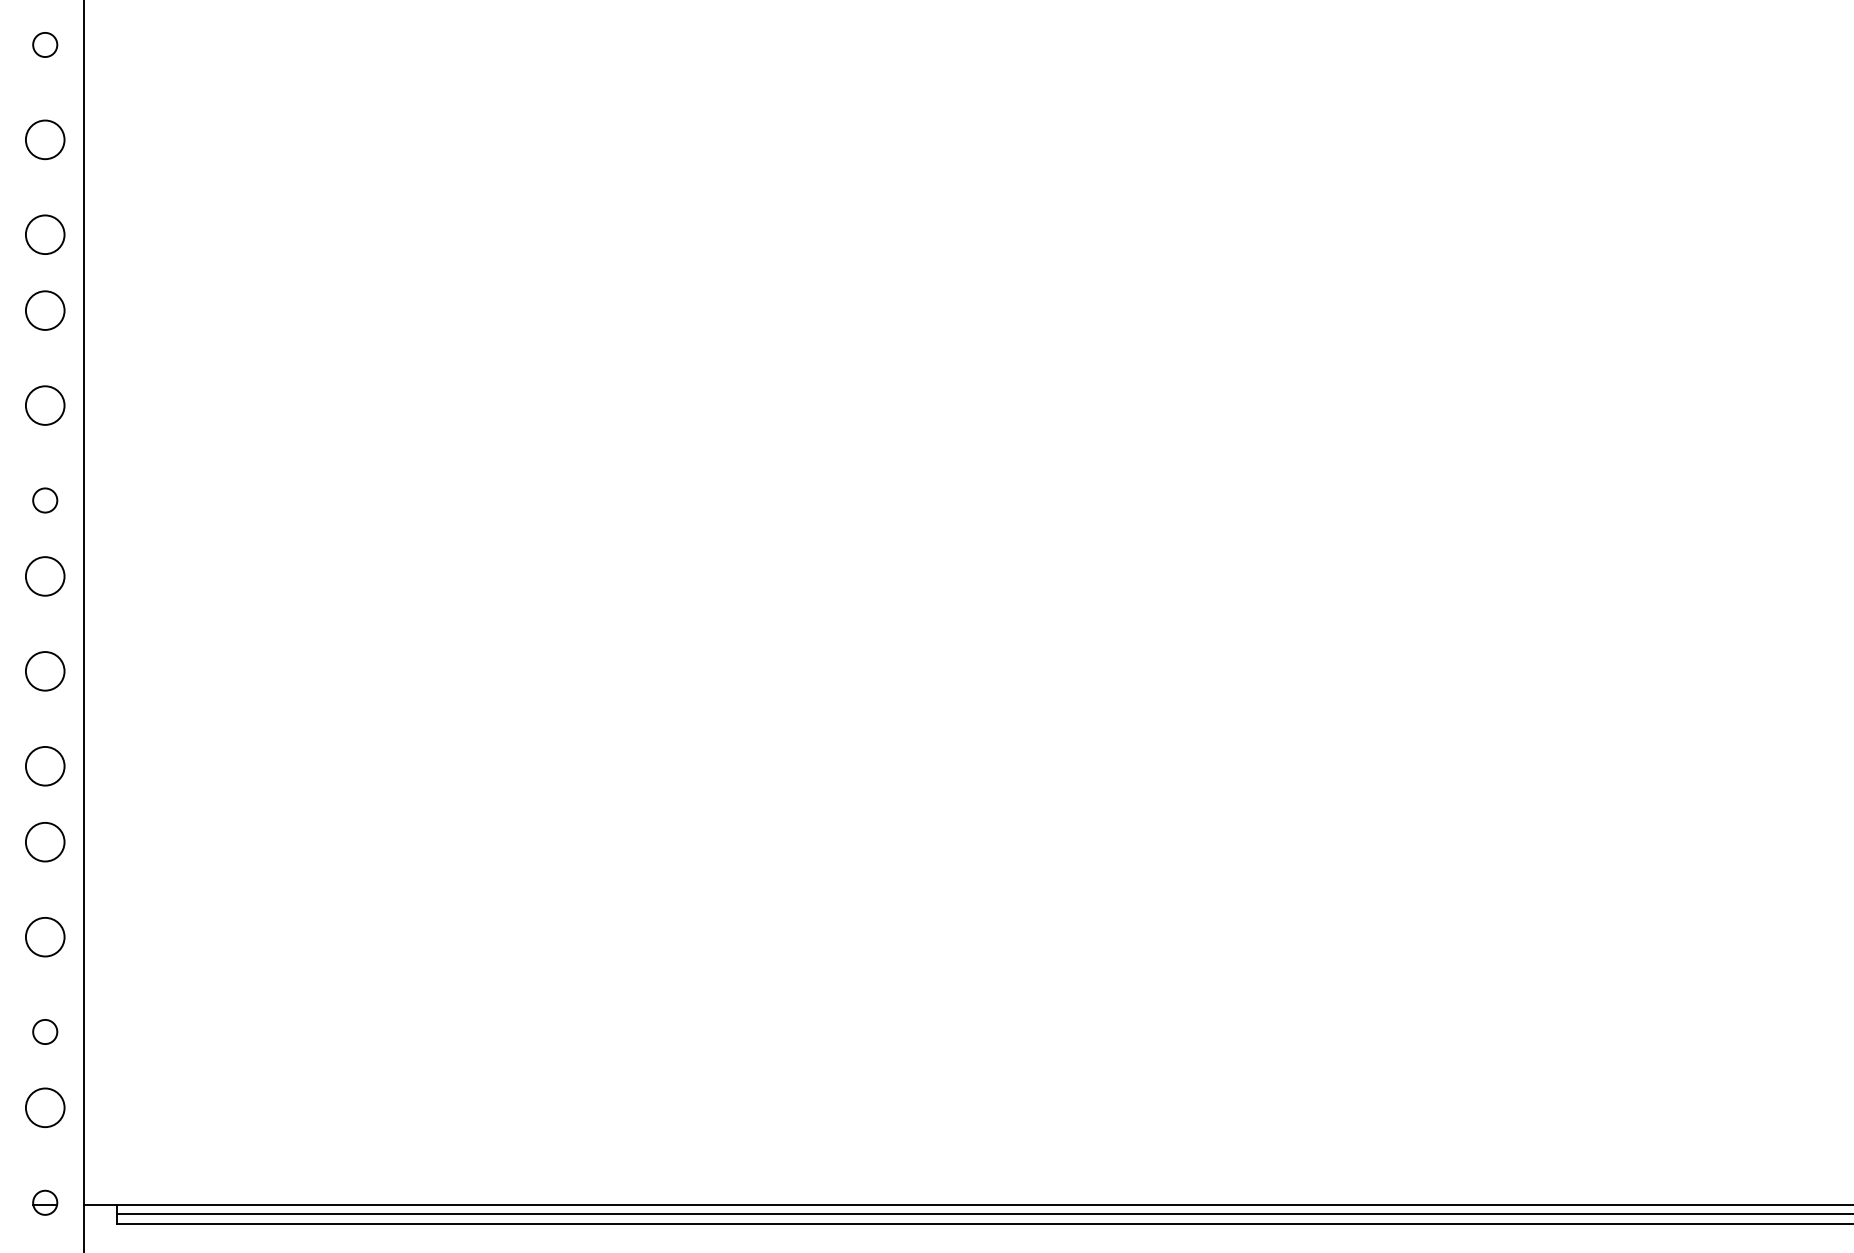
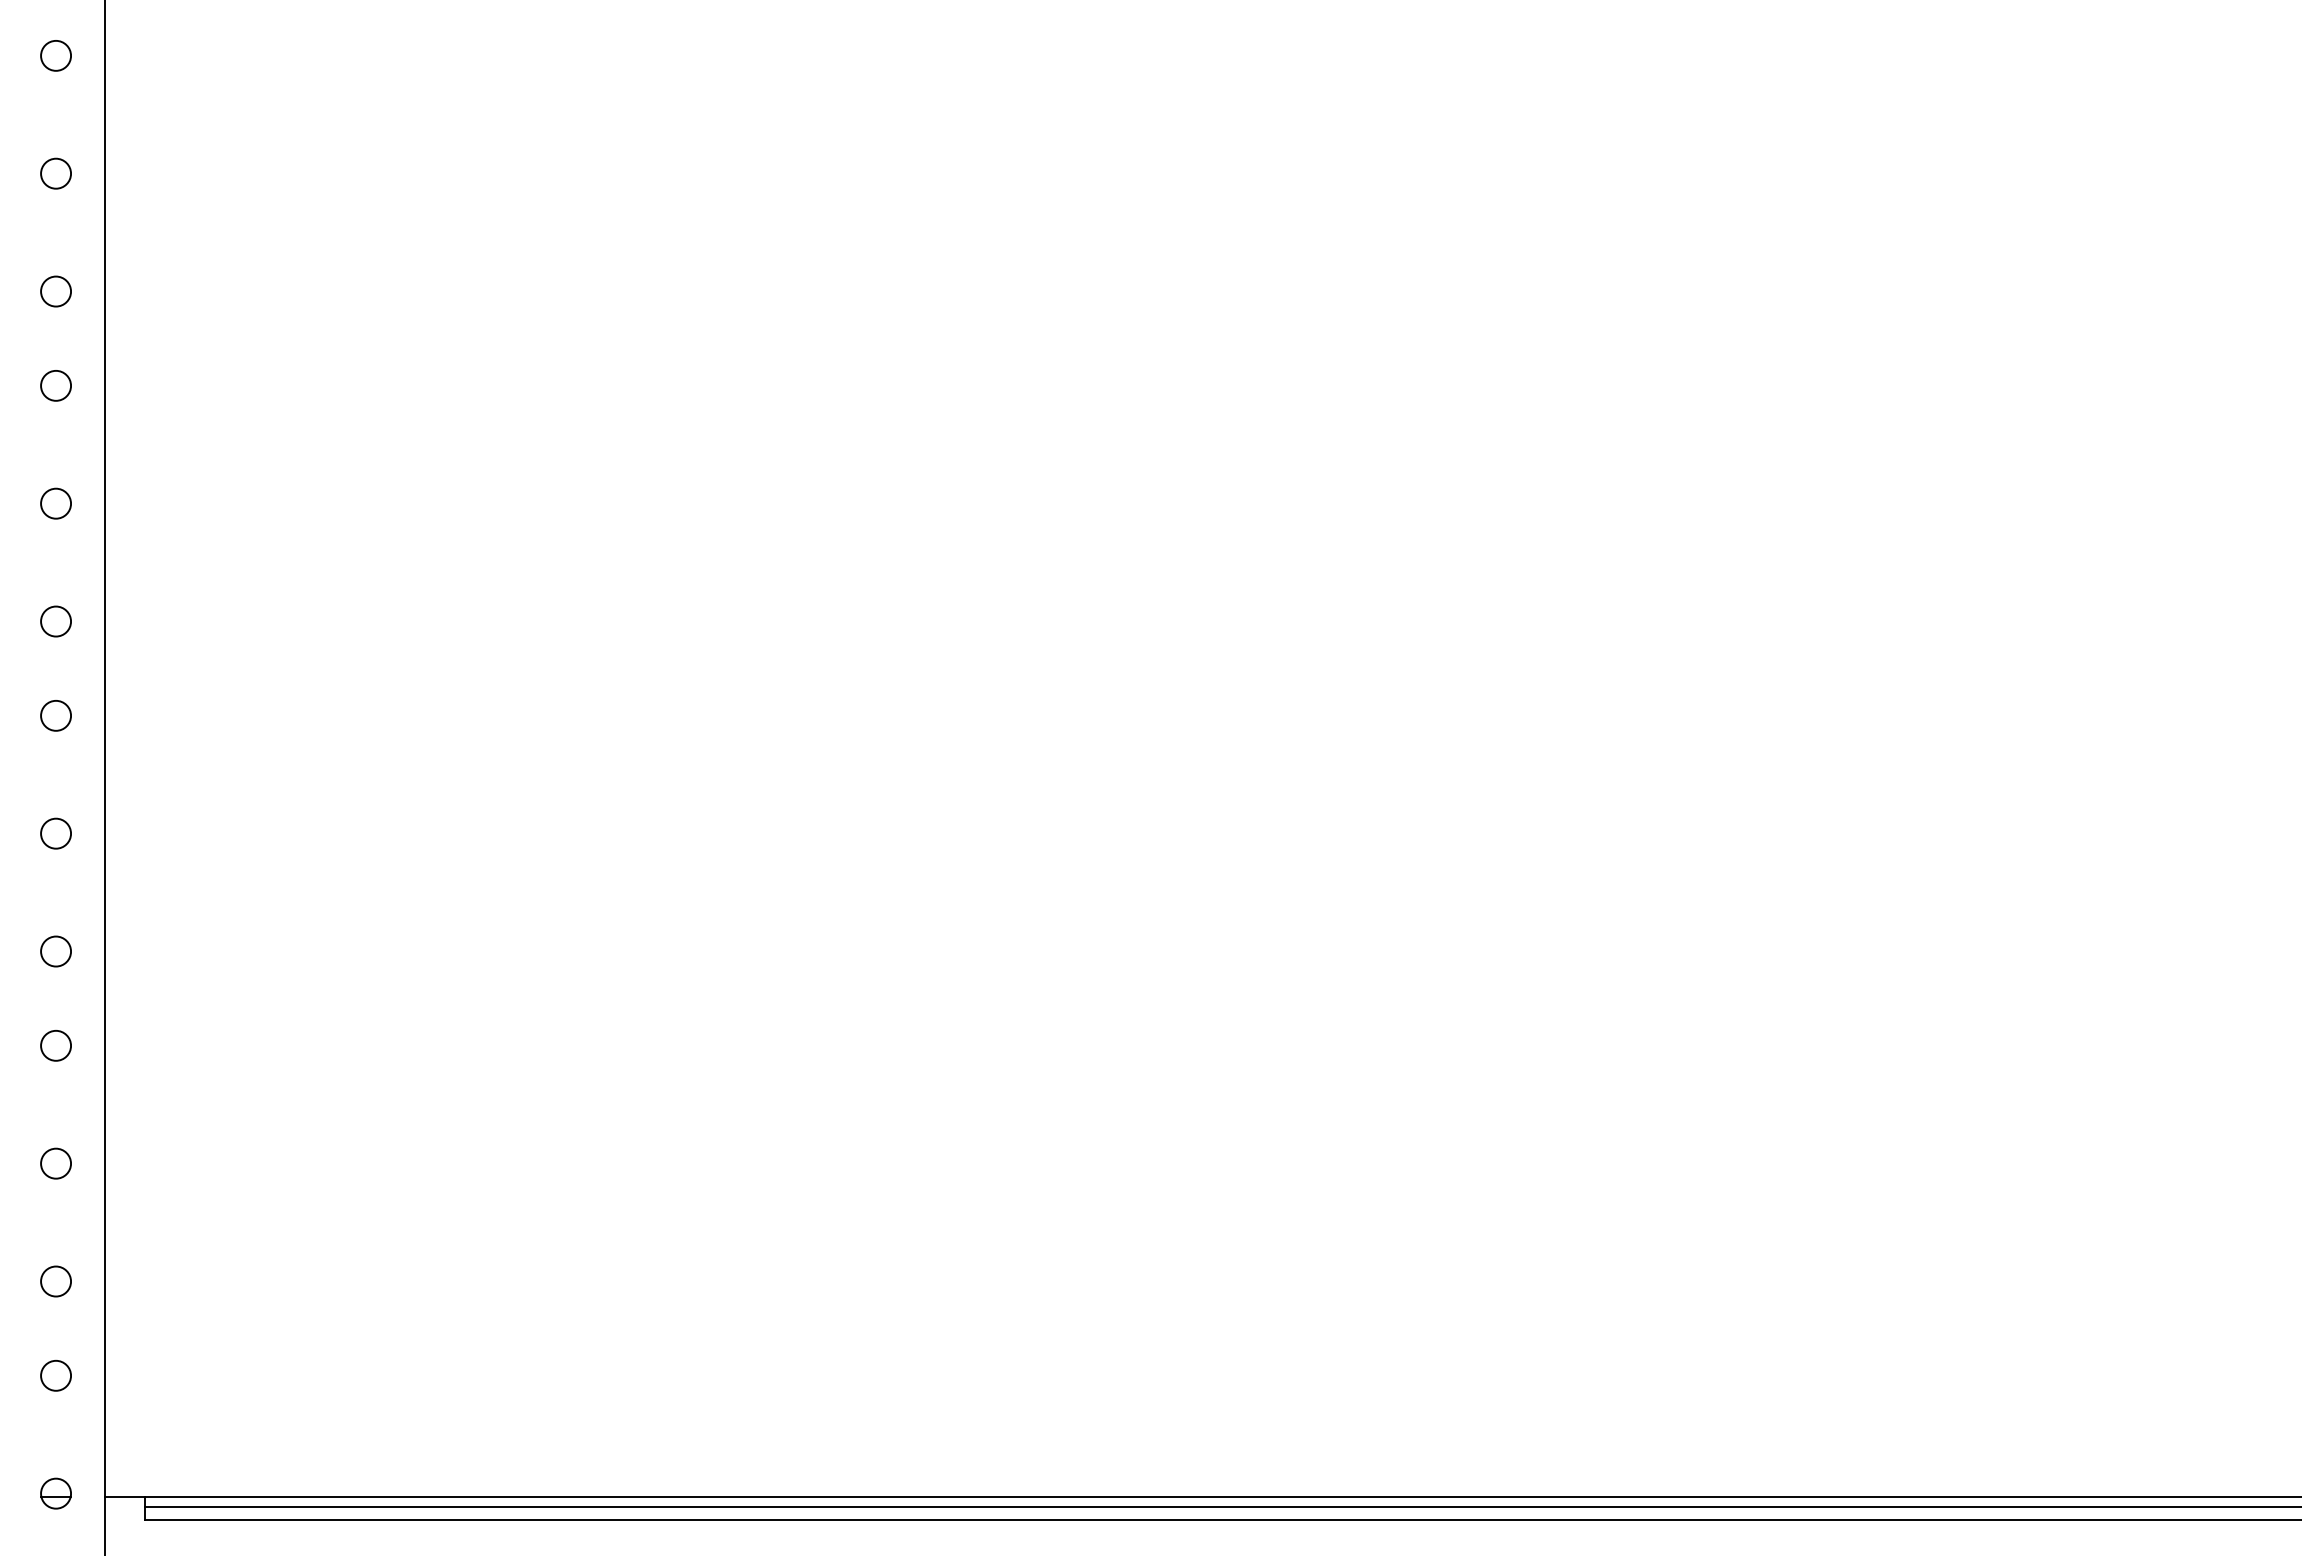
circle: (45, 139) -> (56, 173), size x0.62
circle: (45, 234) -> (56, 291), size x0.62
circle: (44, 310) -> (55, 385), size x0.62
circle: (45, 405) -> (56, 503), size x0.62
circle: (45, 576) -> (56, 715), size x0.62
circle: (45, 671) -> (56, 833), size x0.62
circle: (44, 766) -> (55, 951), size x0.62
circle: (45, 841) -> (56, 1045), size x0.62
circle: (44, 936) -> (55, 1163), size x0.62
circle: (44, 1107) -> (55, 1375), size x0.62

